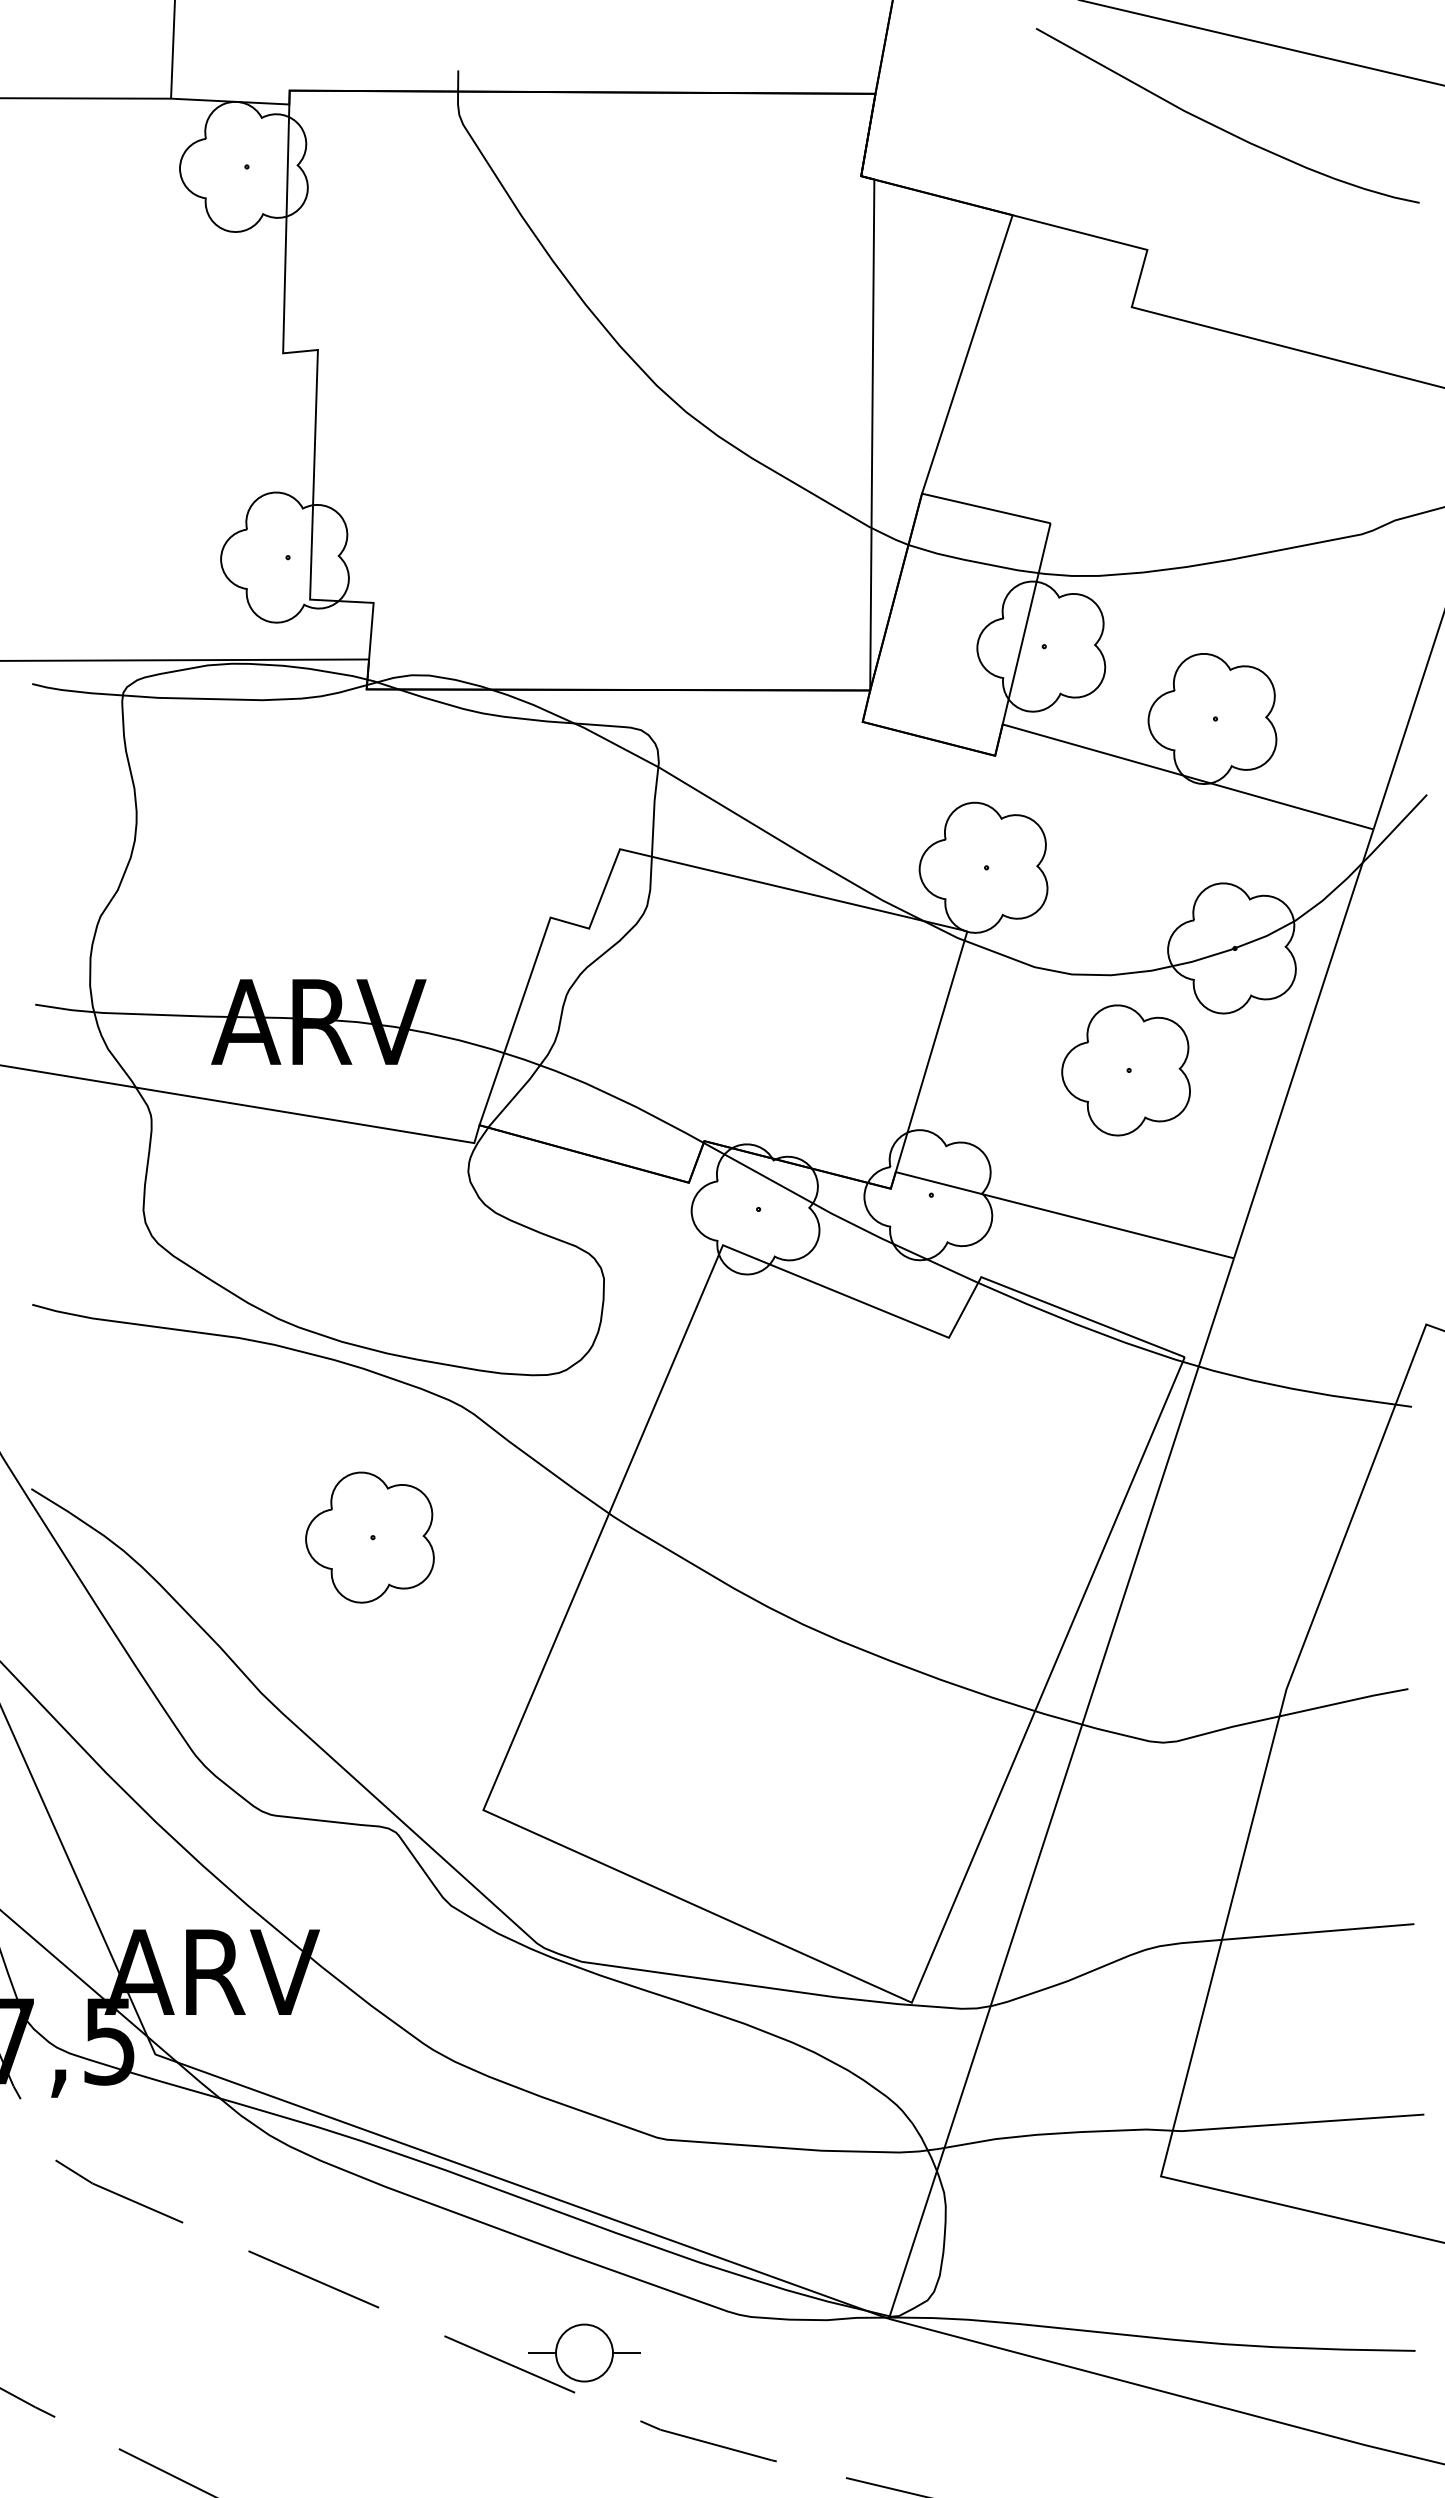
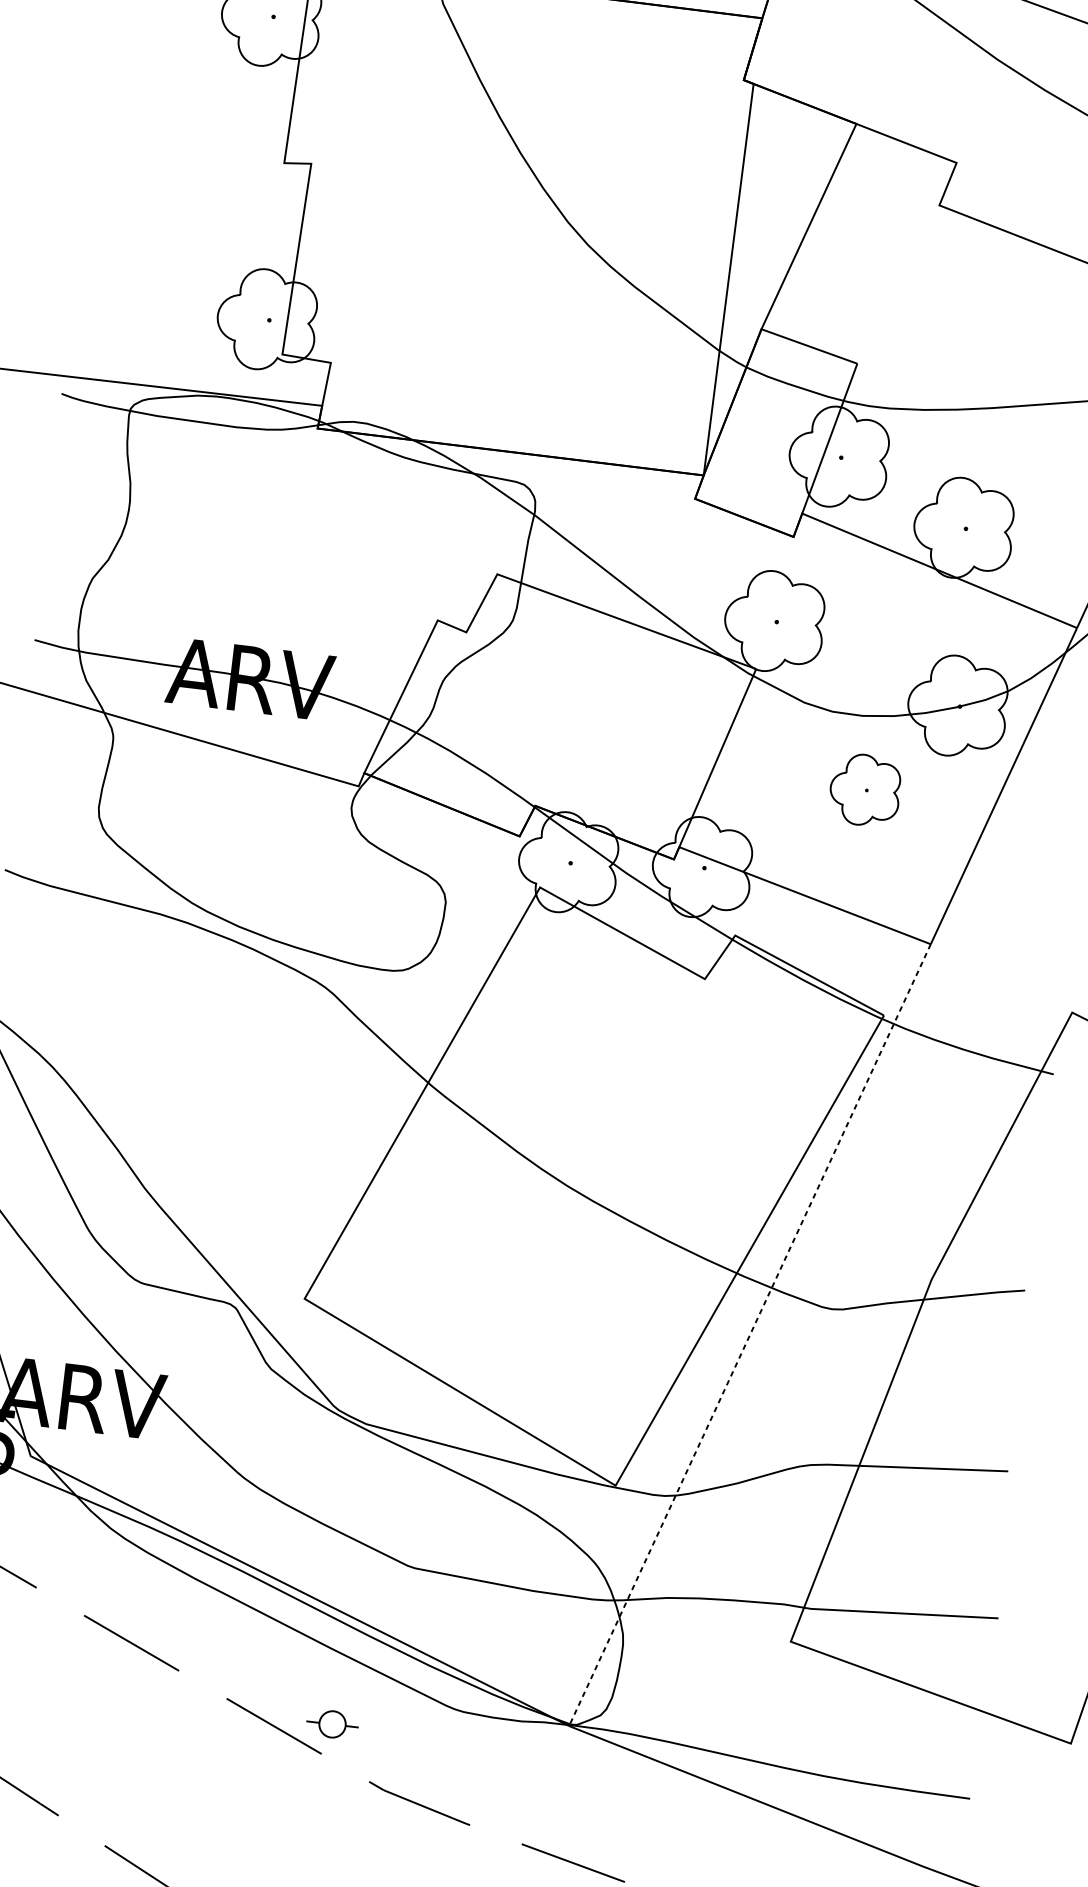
part: (1125, 1070) -> (864, 790), size x0.7
part: (369, 1537) -> (242, 1079), removed
line: (1061, 1788) -> (750, 1335), solid -> dashed
part: (584, 2352) -> (332, 1724), size x0.6

